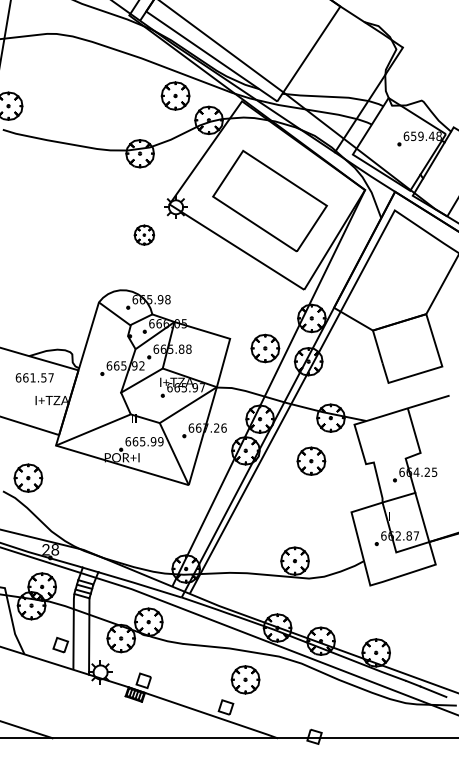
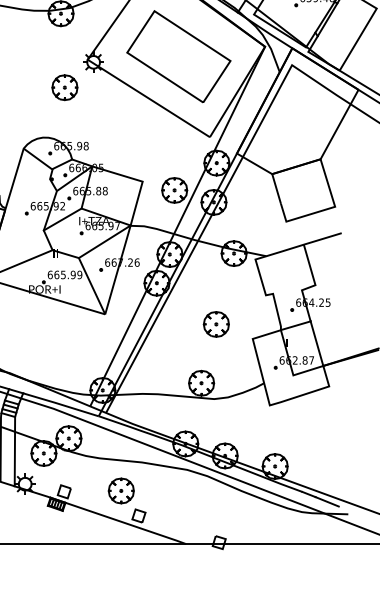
part: (144, 234) -> (65, 87), size x1.43
part: (311, 460) -> (216, 323), moved
part: (245, 679) -> (121, 490), moved

